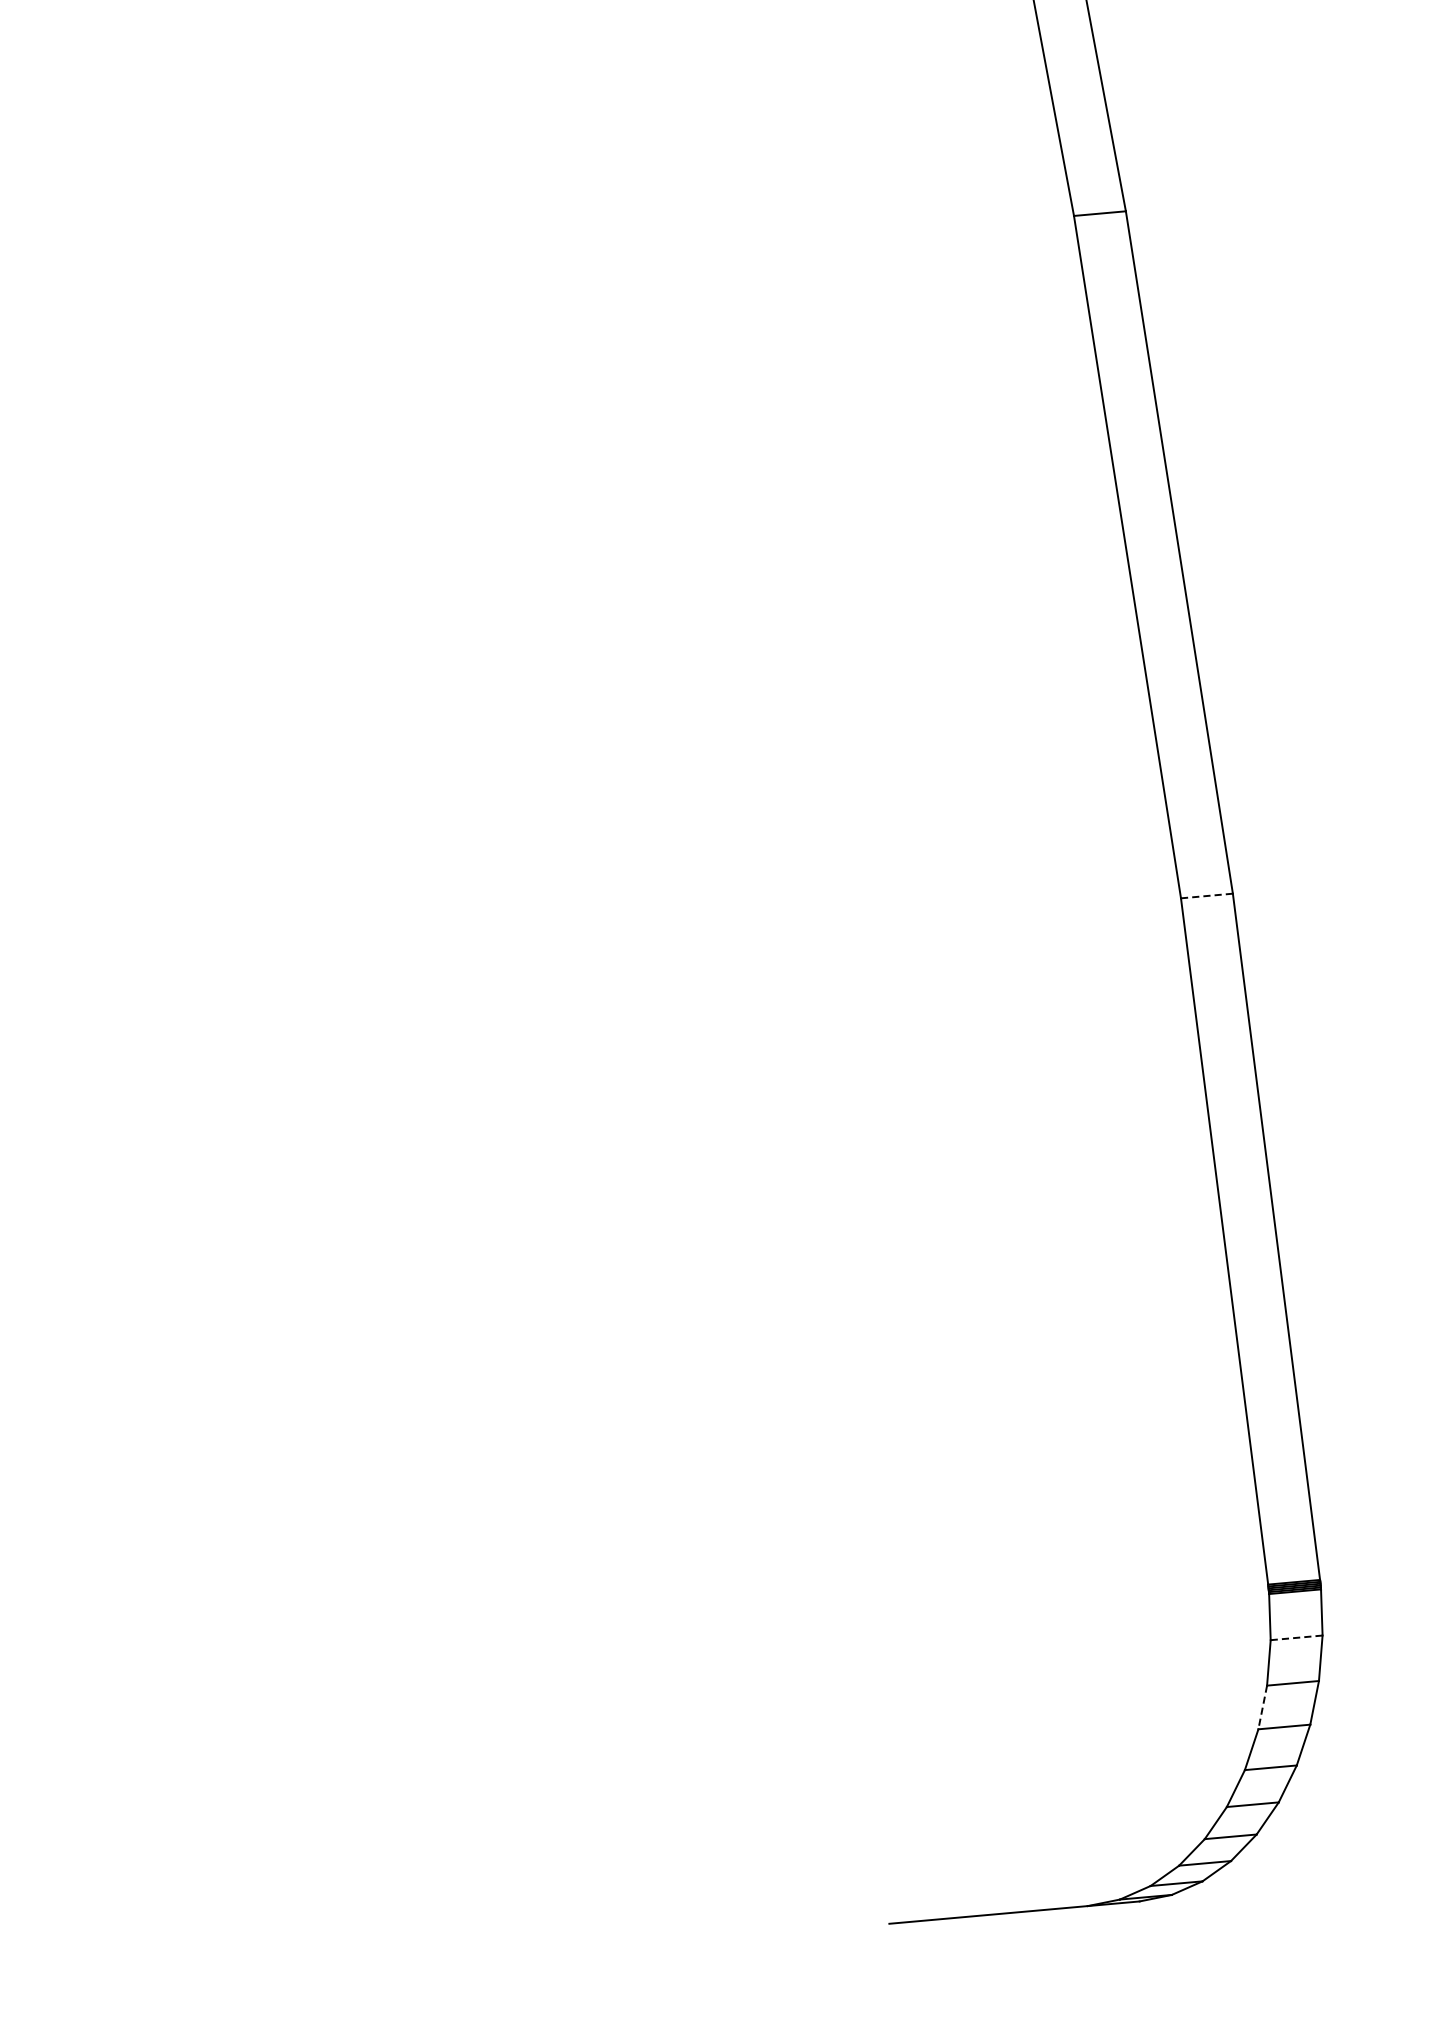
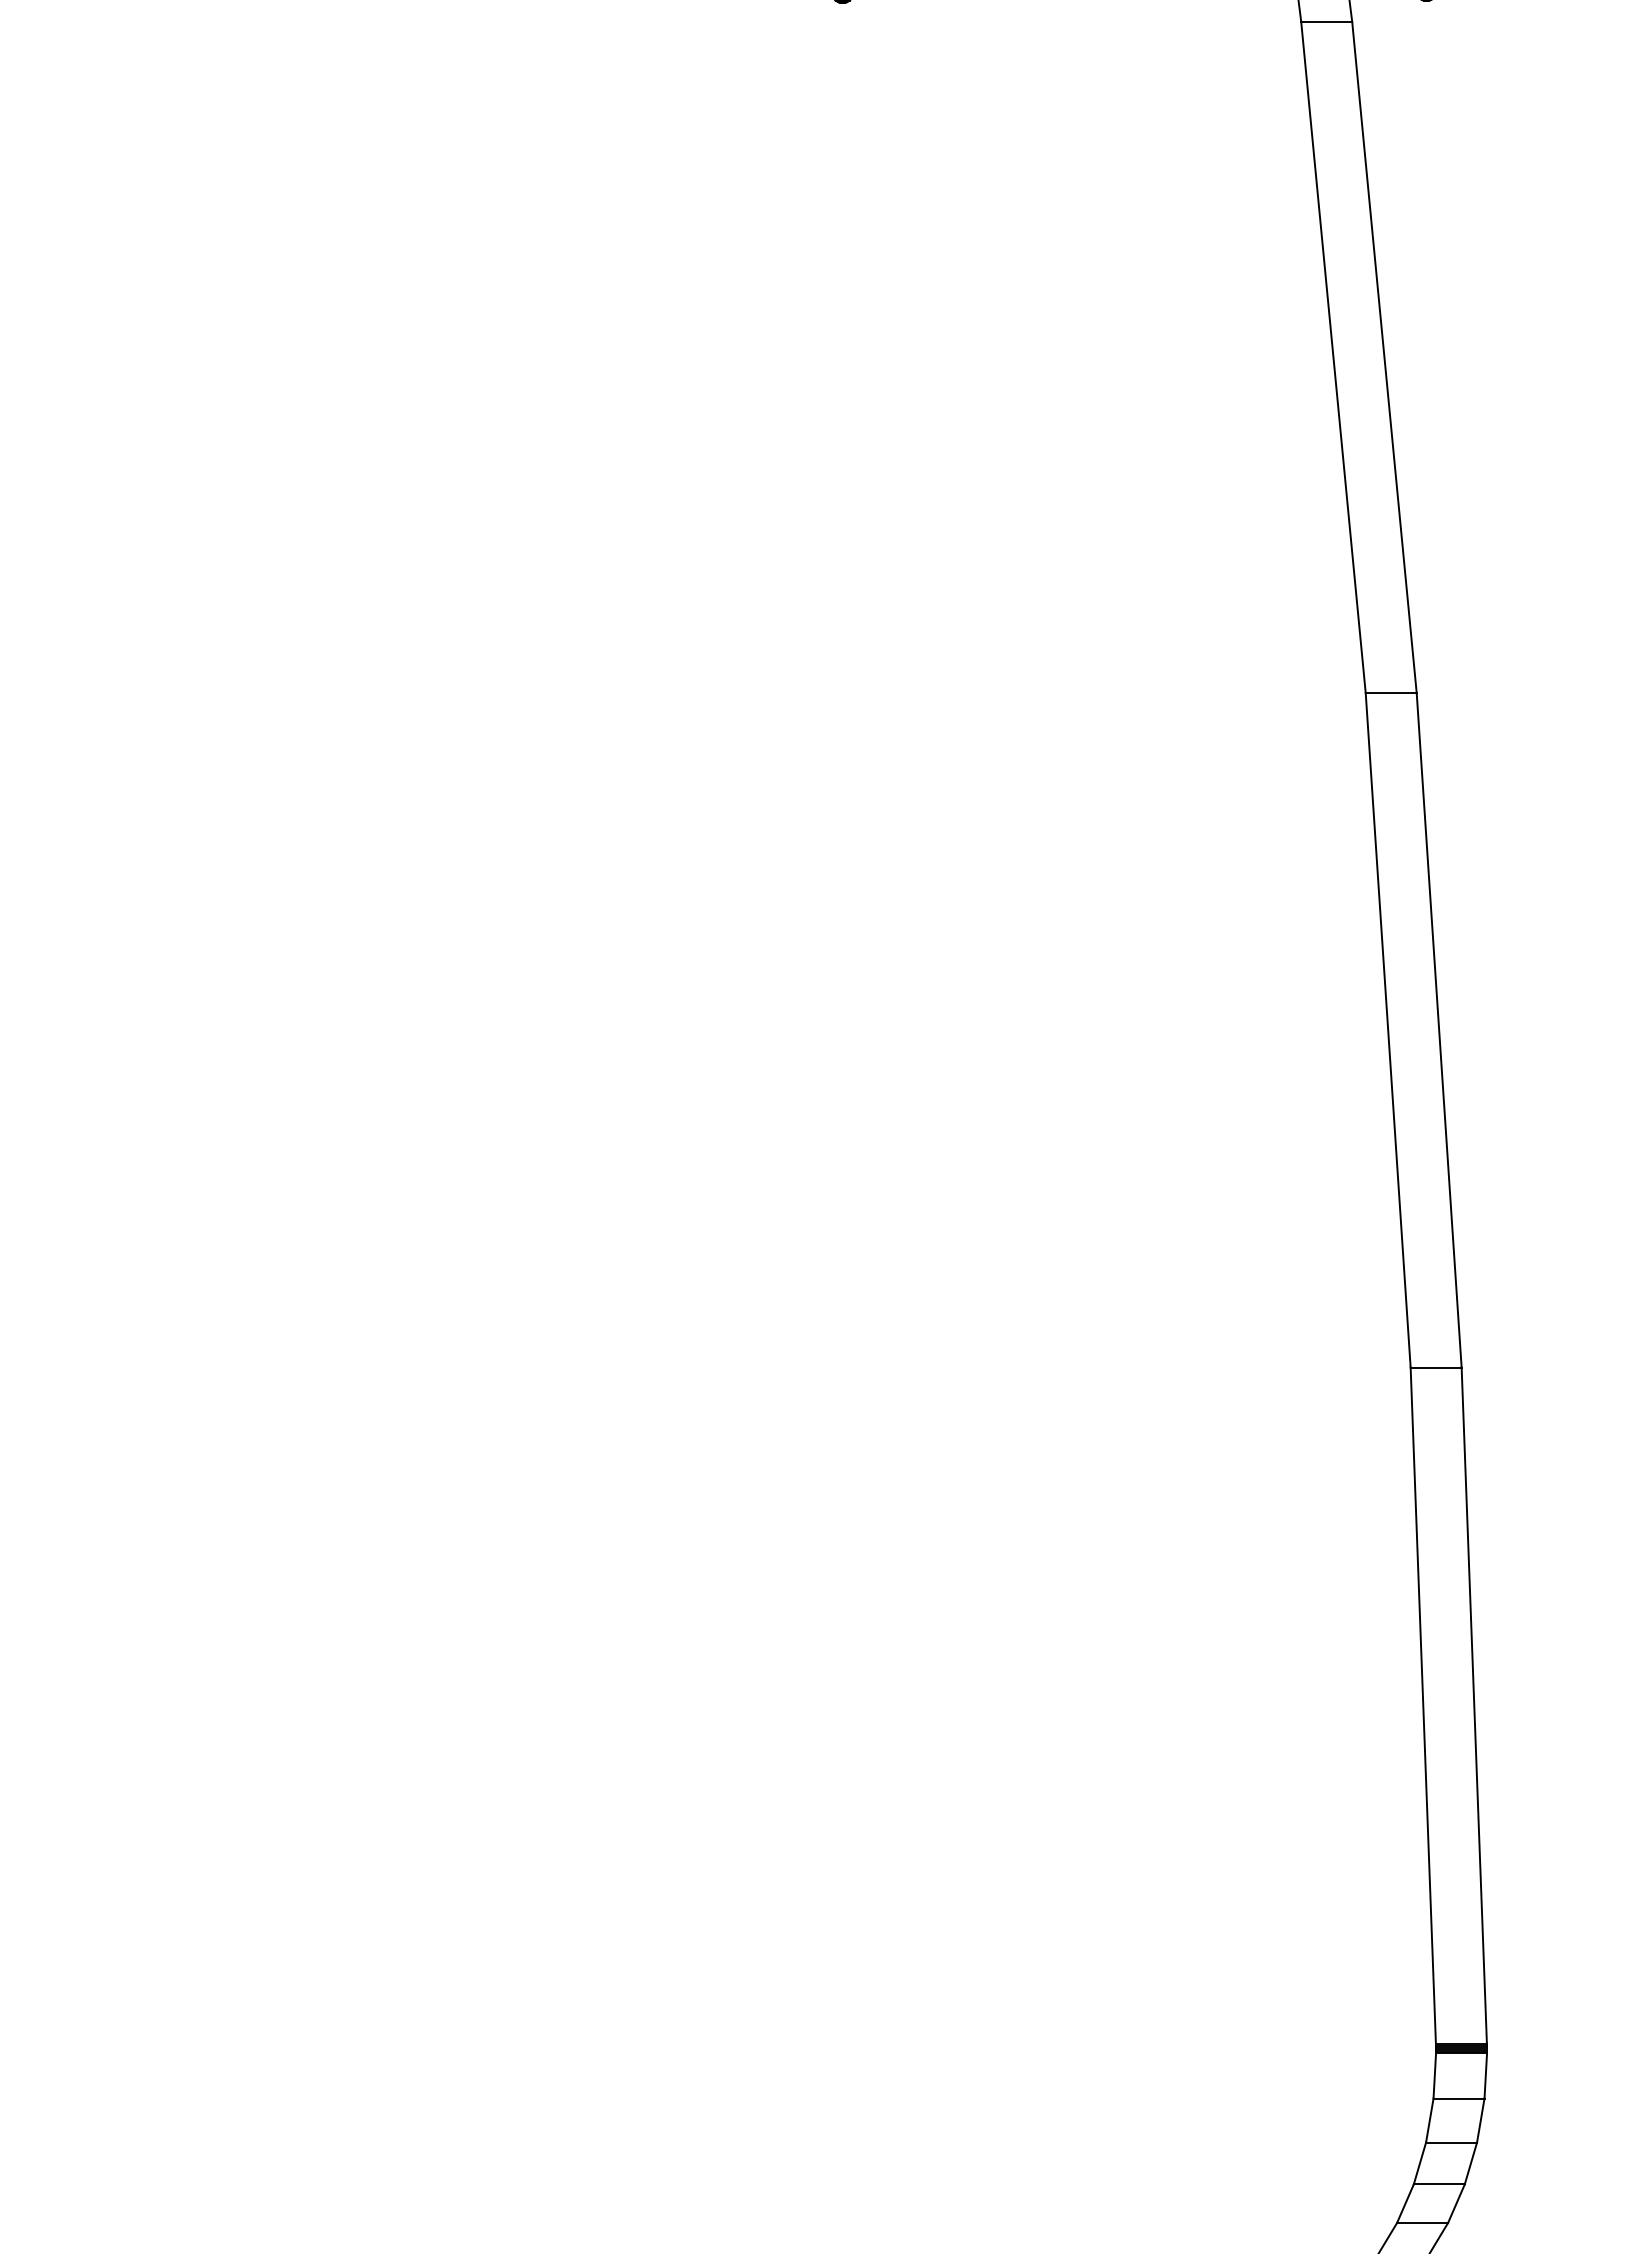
line: (1206, 896) -> (1435, 1367), dashed -> solid
line: (1297, 1637) -> (1459, 2098), dashed -> solid
line: (1262, 1707) -> (1419, 2163), dashed -> solid

